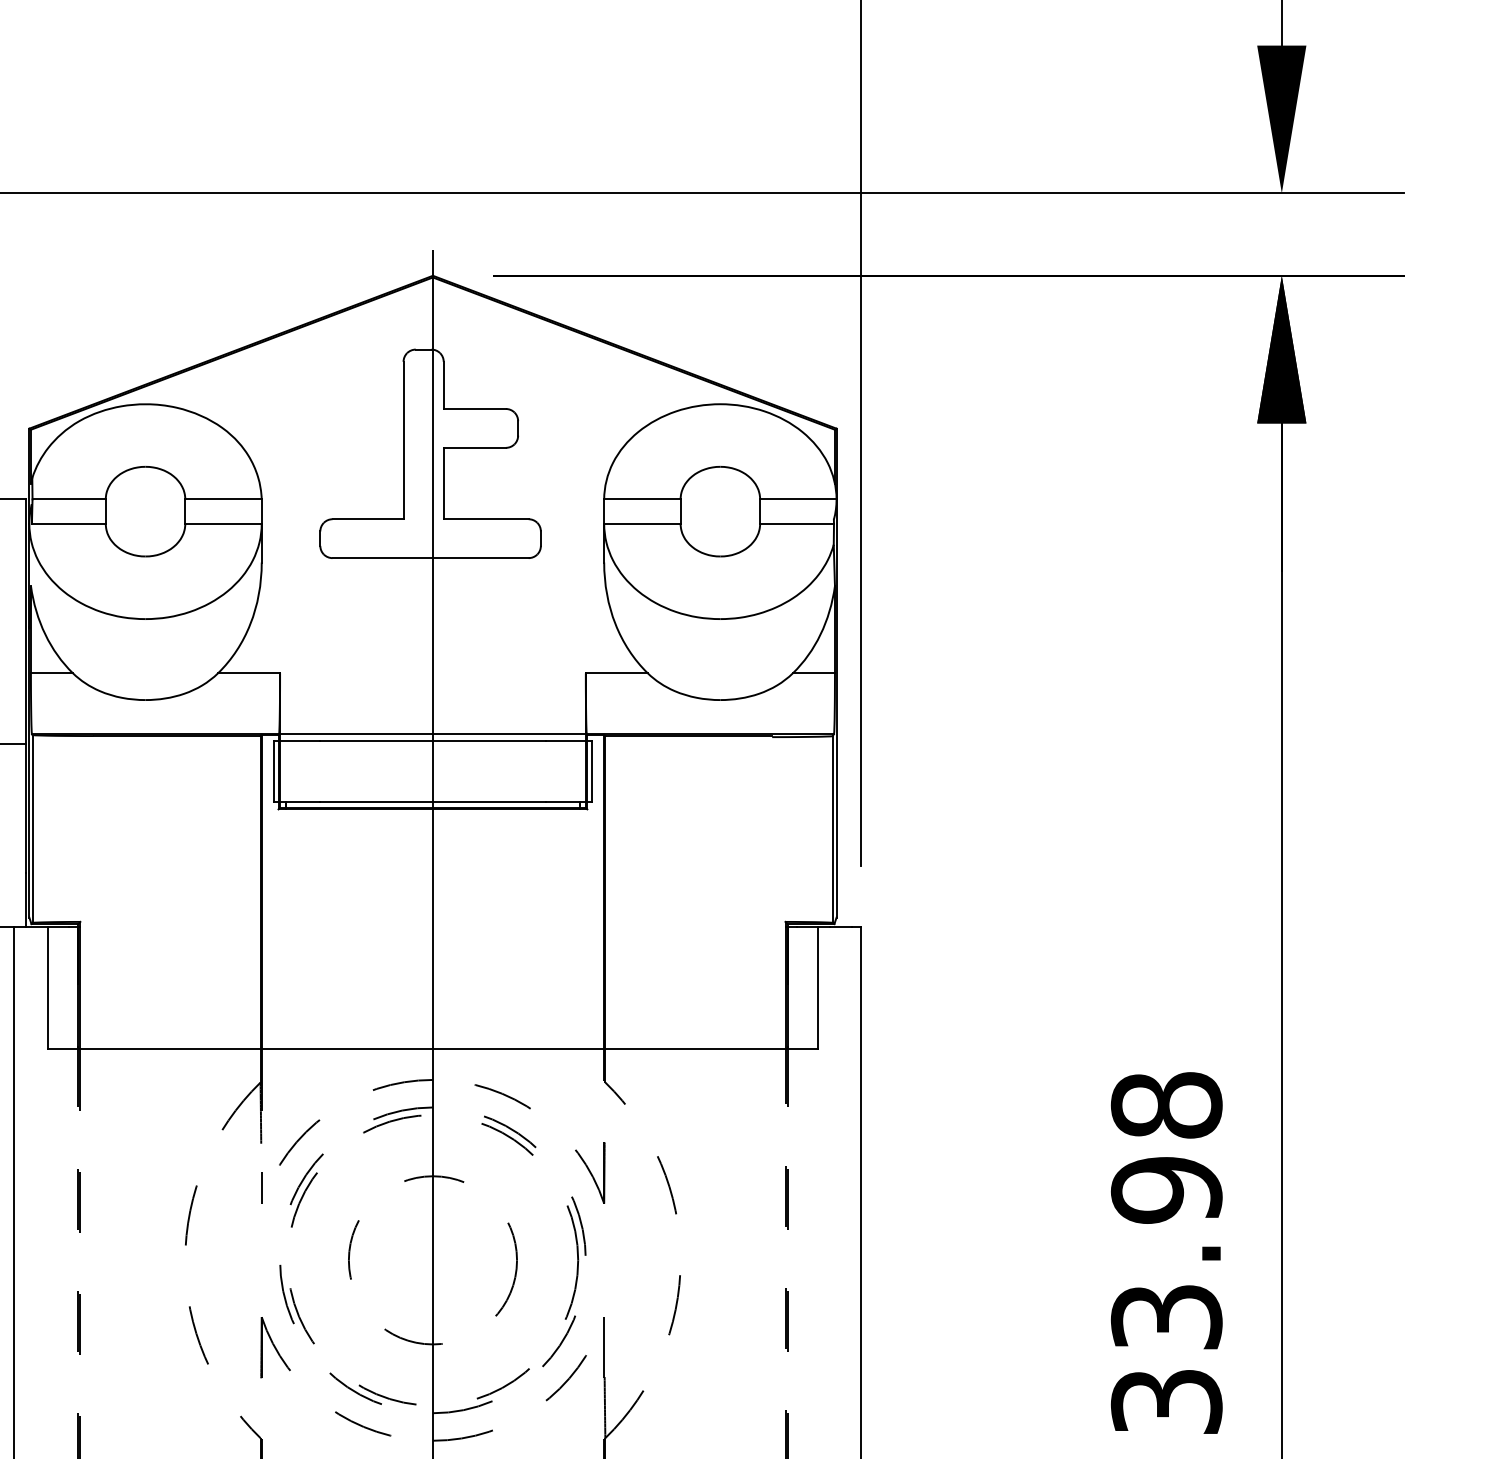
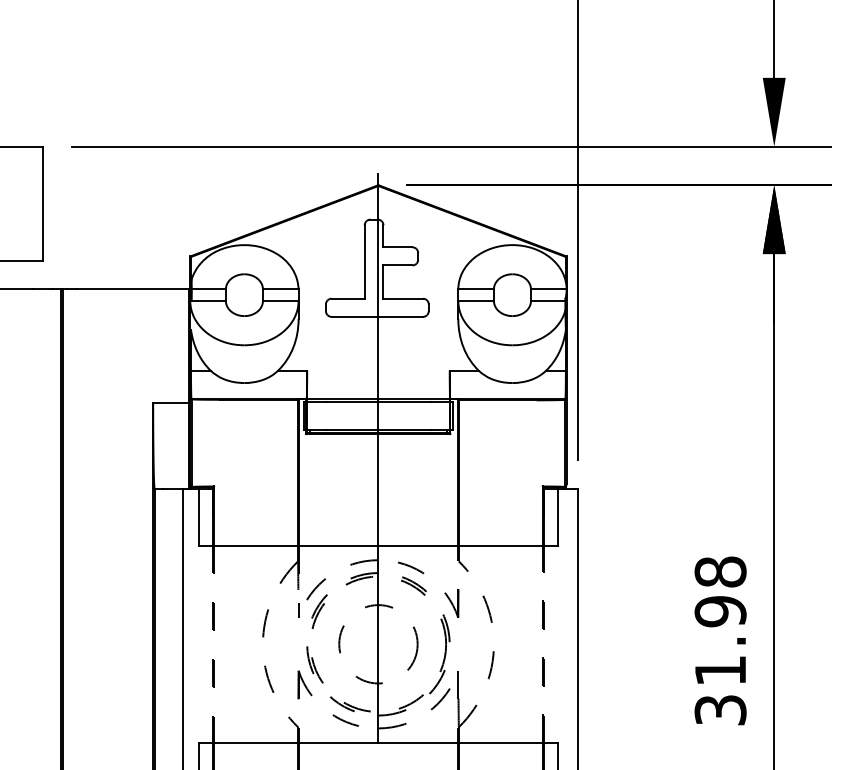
text: (1166, 1316) -> (720, 670), 33.98 -> 31.98

